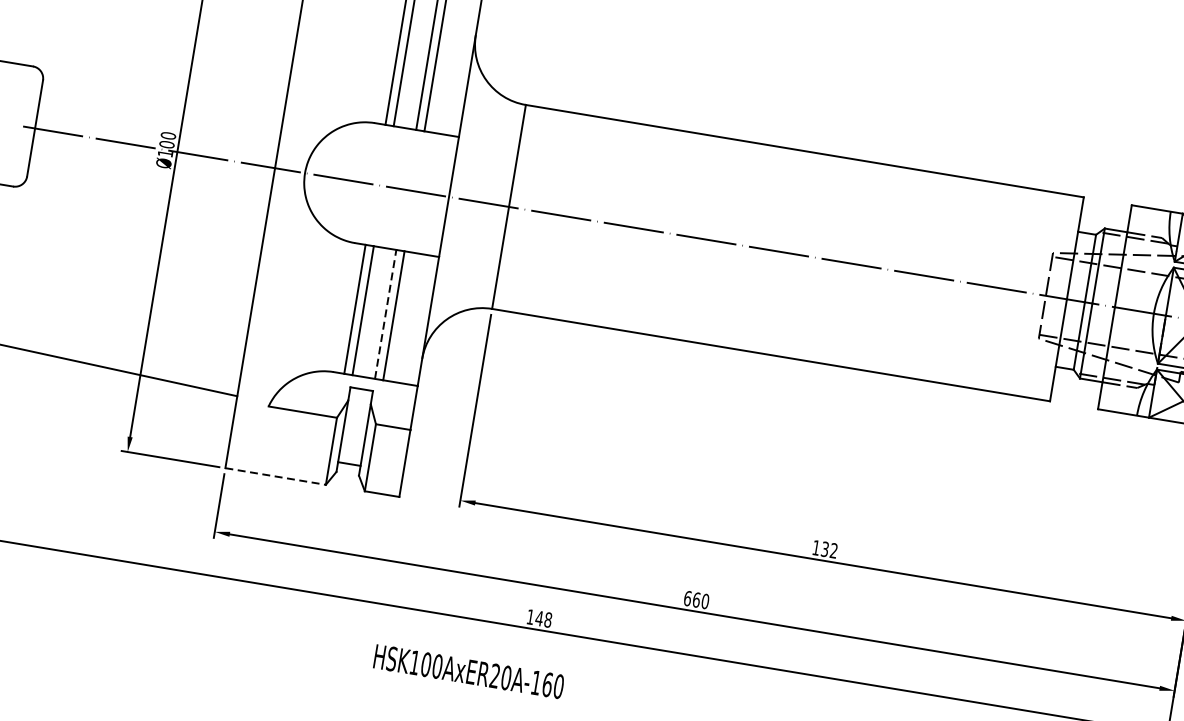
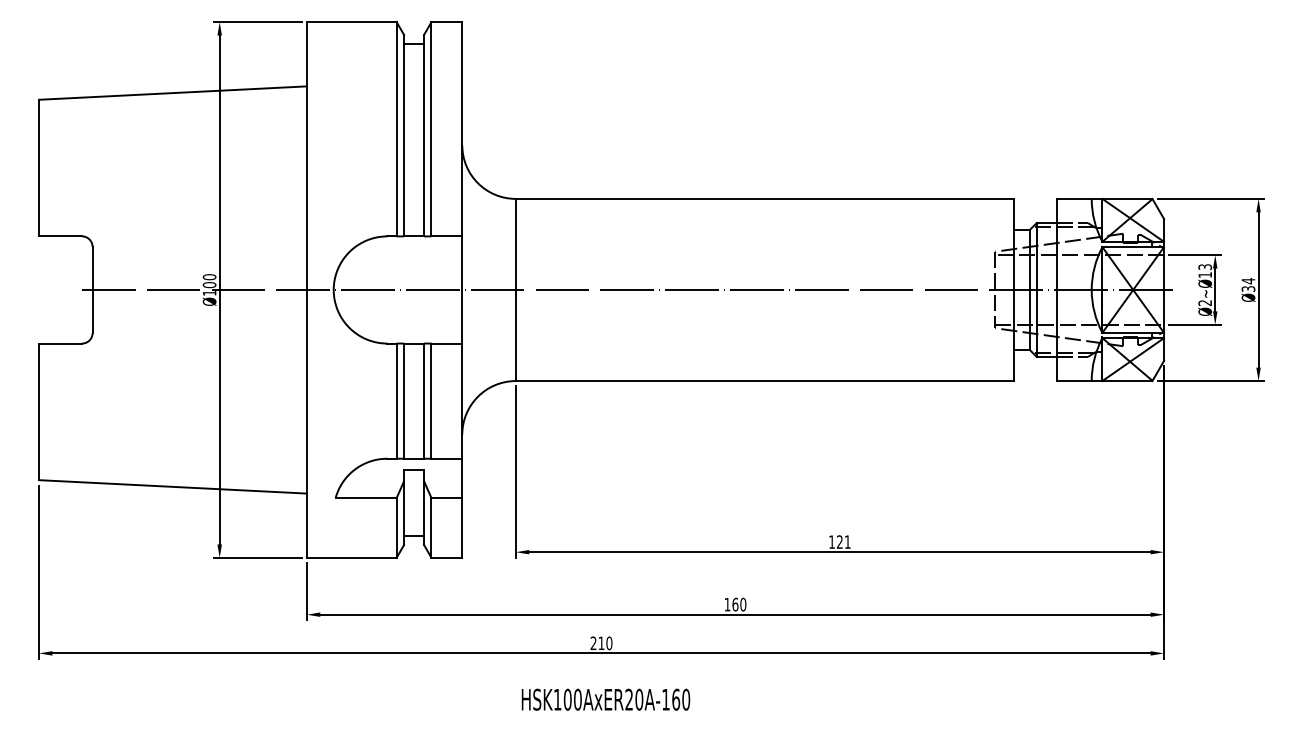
line: (386, 314) -> (424, 401), dashed -> solid
line: (275, 476) -> (351, 557), dashed -> solid
text: (829, 549) -> (843, 541), 132 -> 121
text: (687, 598) -> (727, 604), 660 -> 160
text: (539, 617) -> (601, 642), 148 -> 210
text: (468, 671) -> (605, 699), moved

